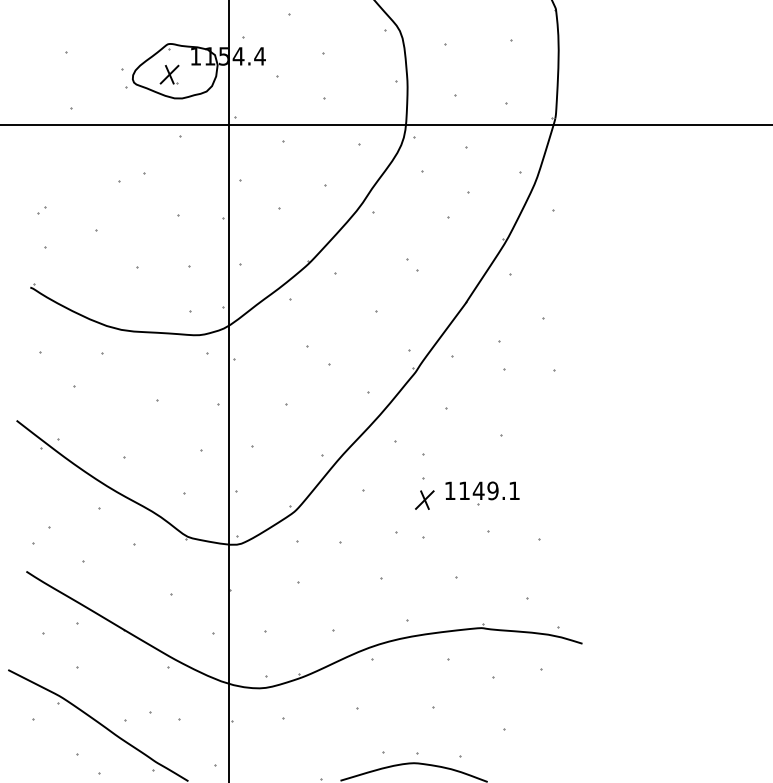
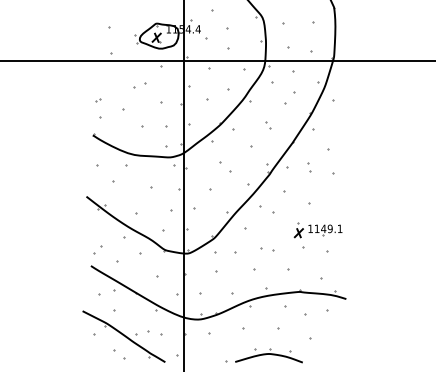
part: (502, 357) -> (309, 167), size x0.62
part: (465, 494) -> (317, 230), moved

